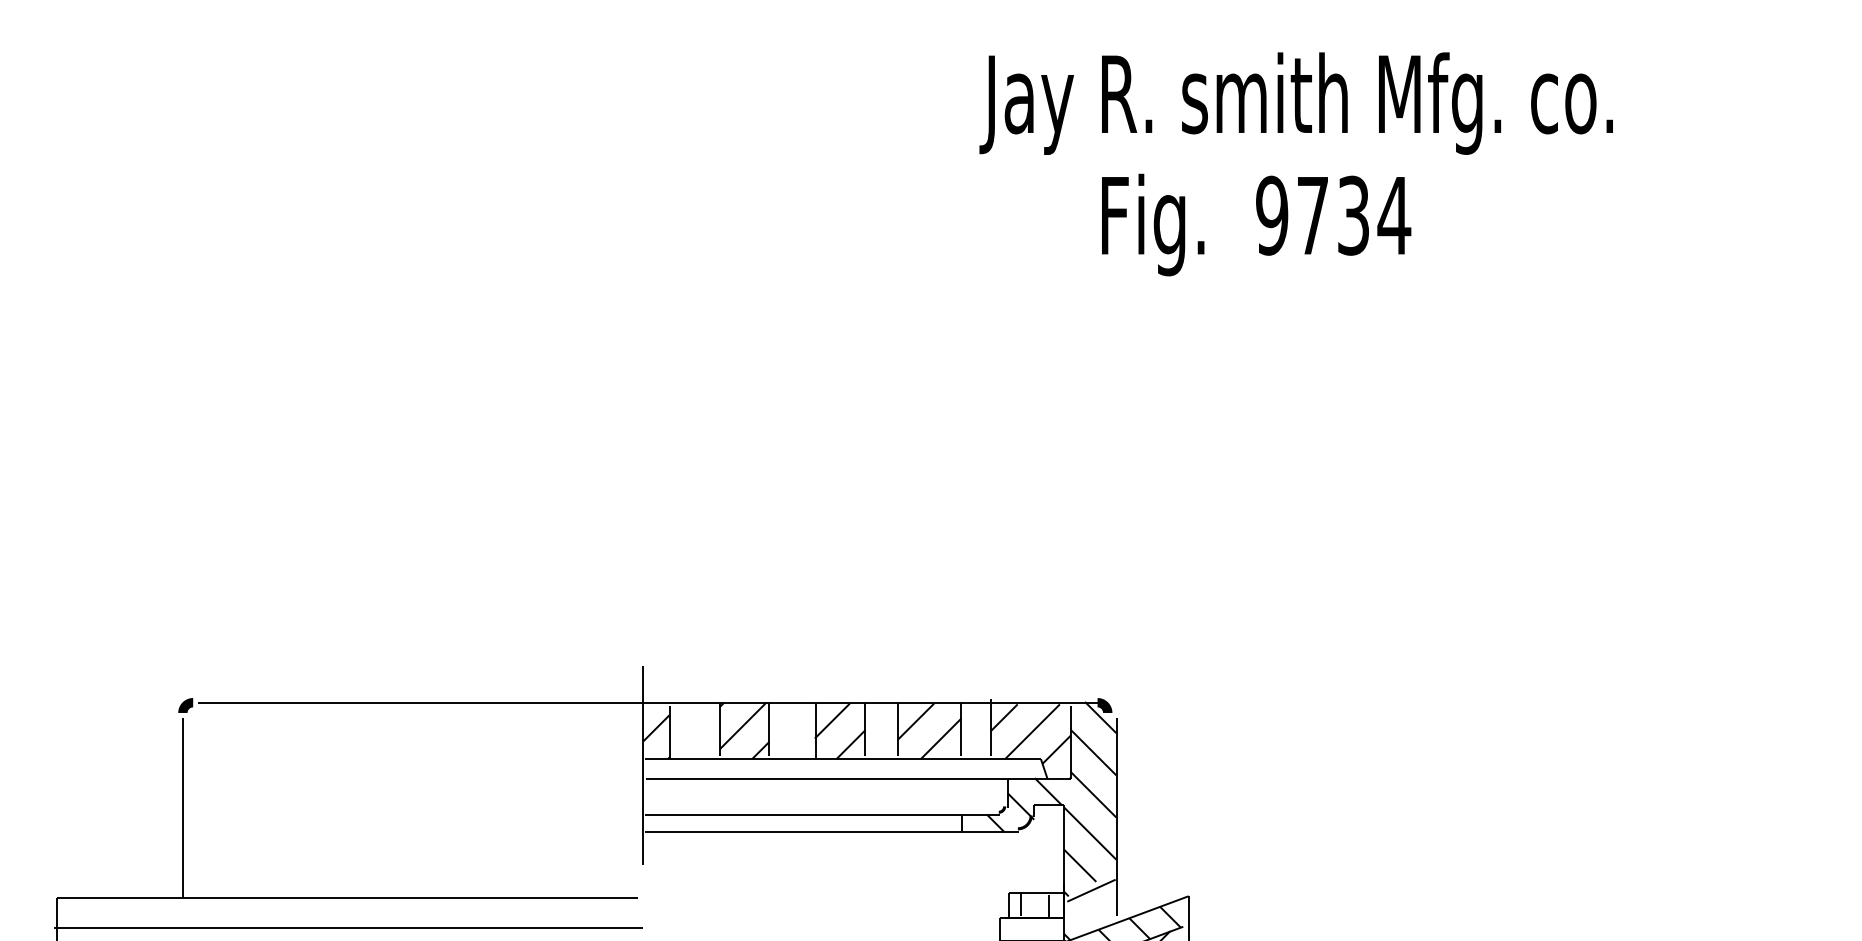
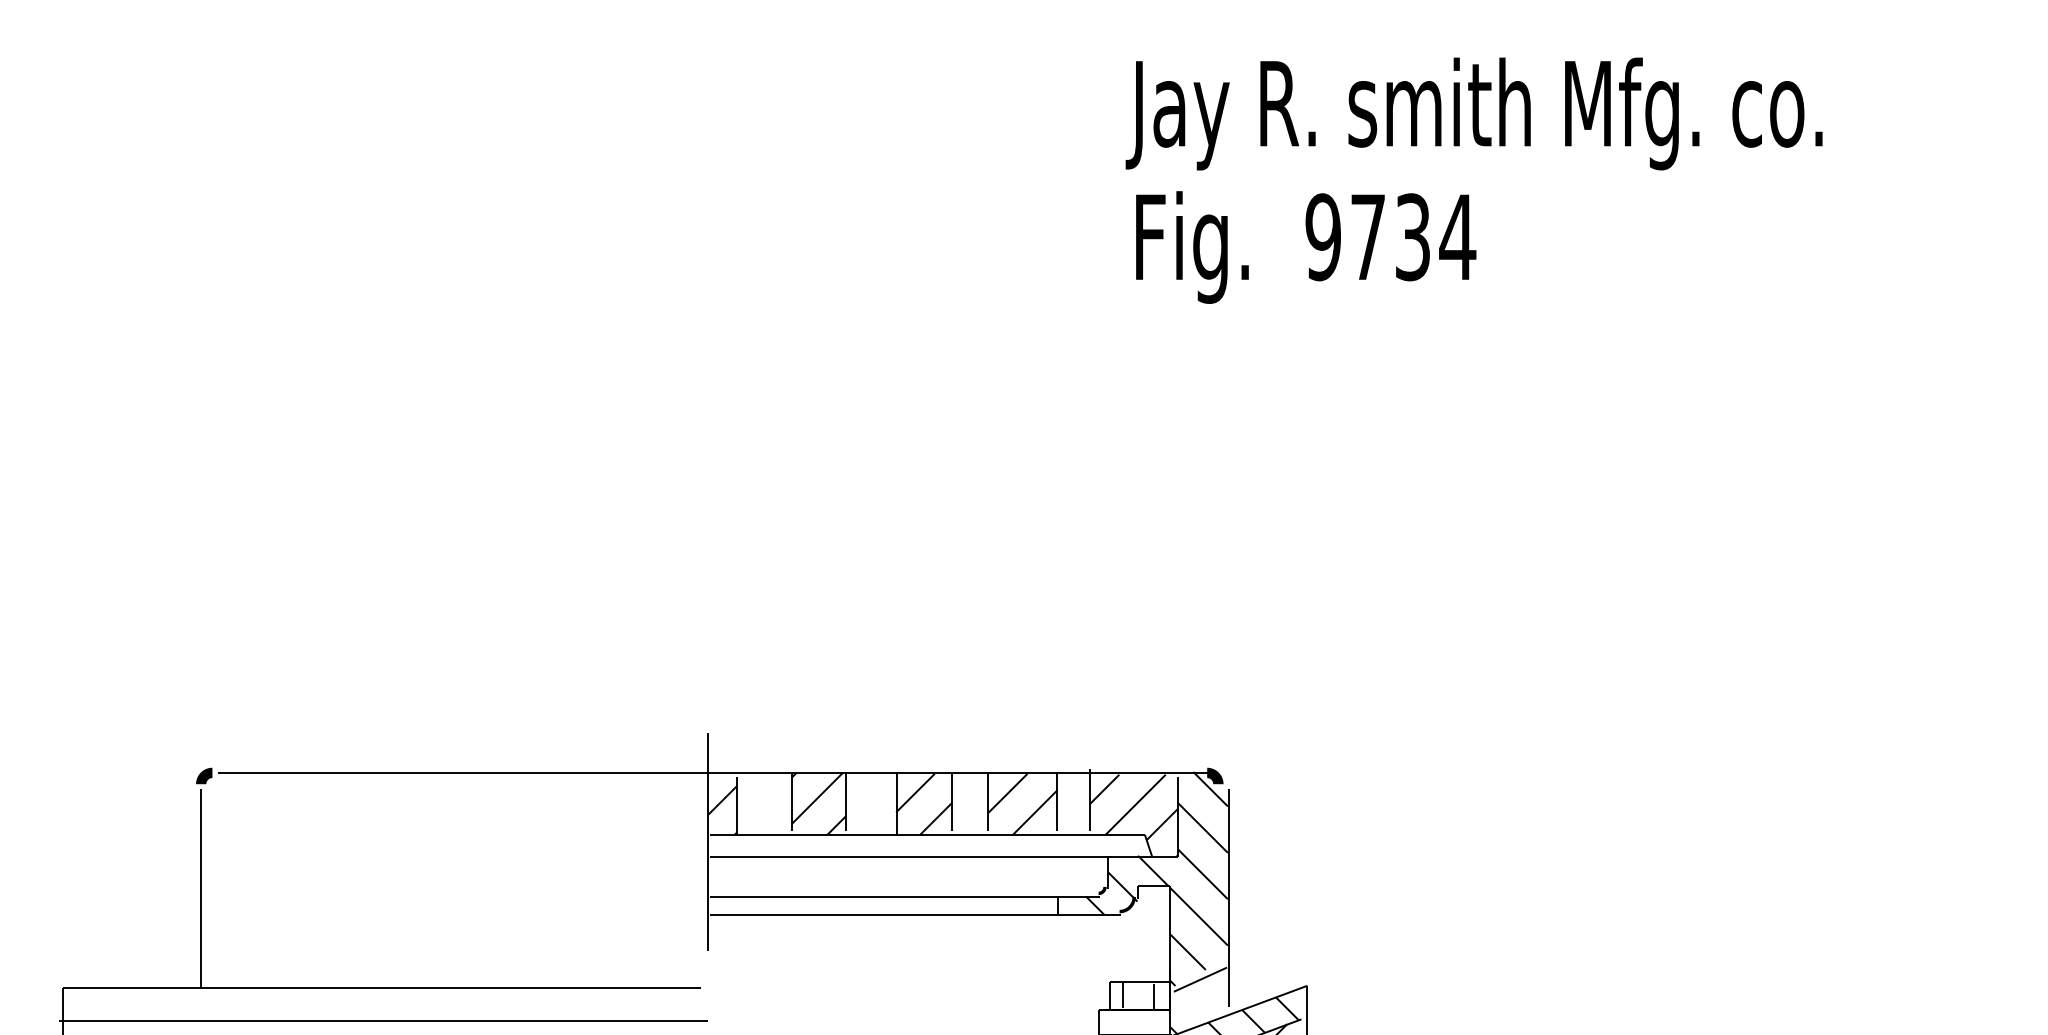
text: (1295, 103) -> (1473, 113), moved
text: (1256, 224) -> (1306, 246), moved

